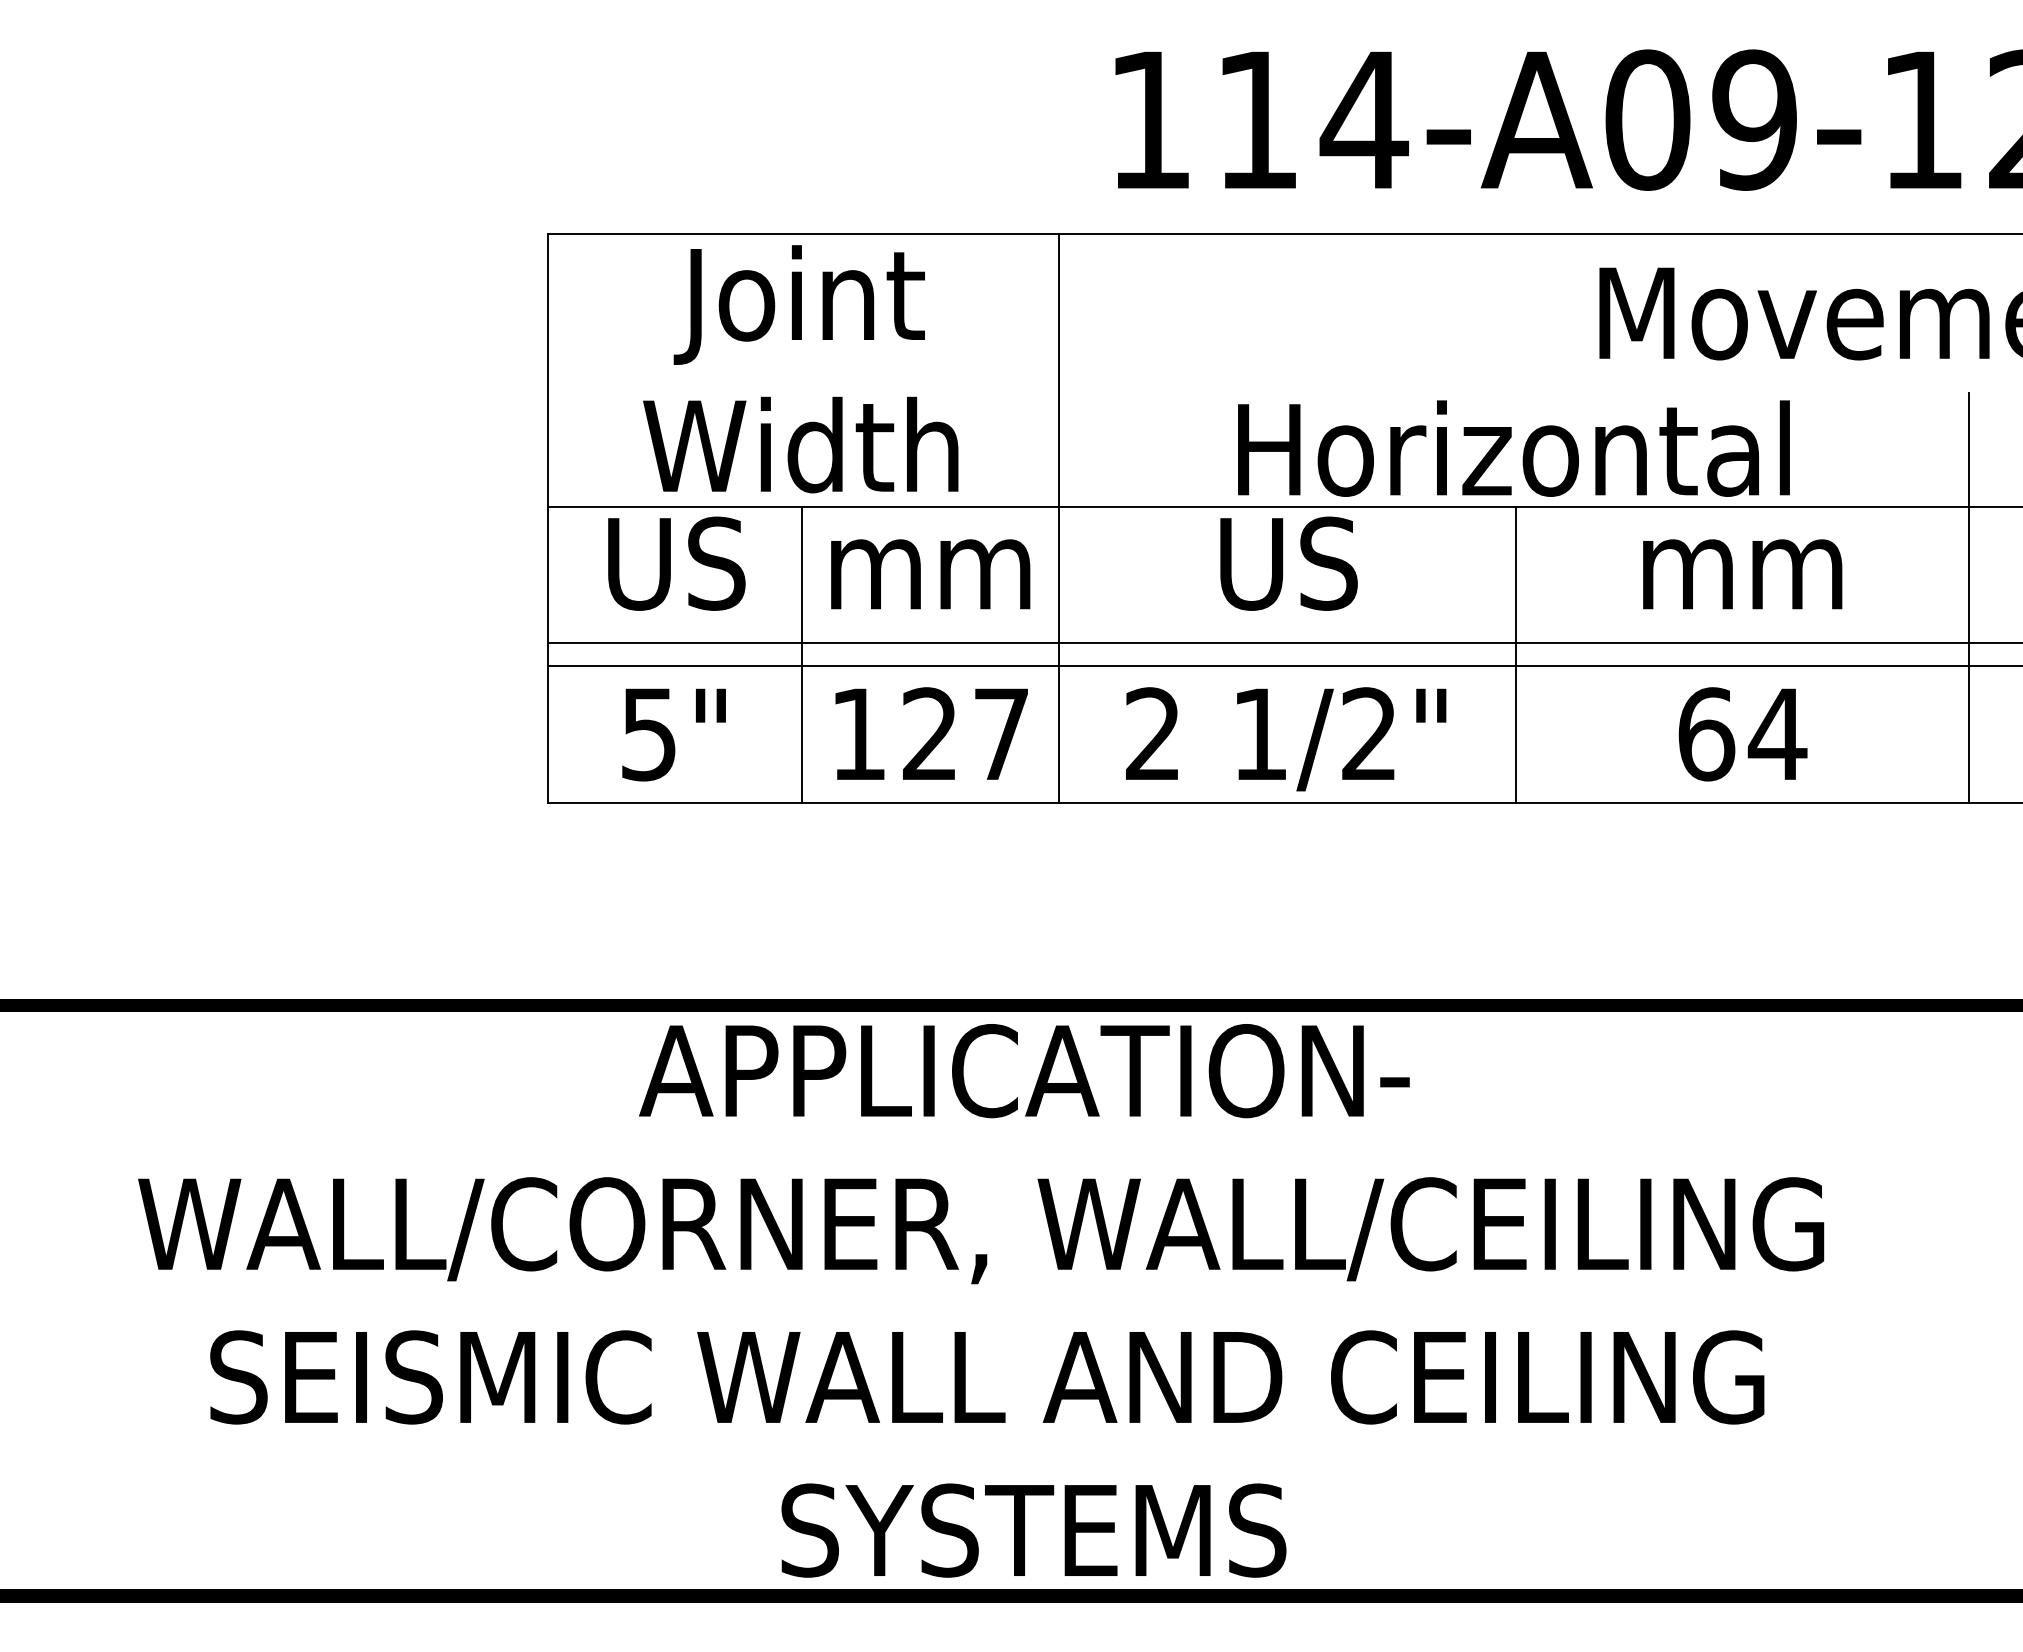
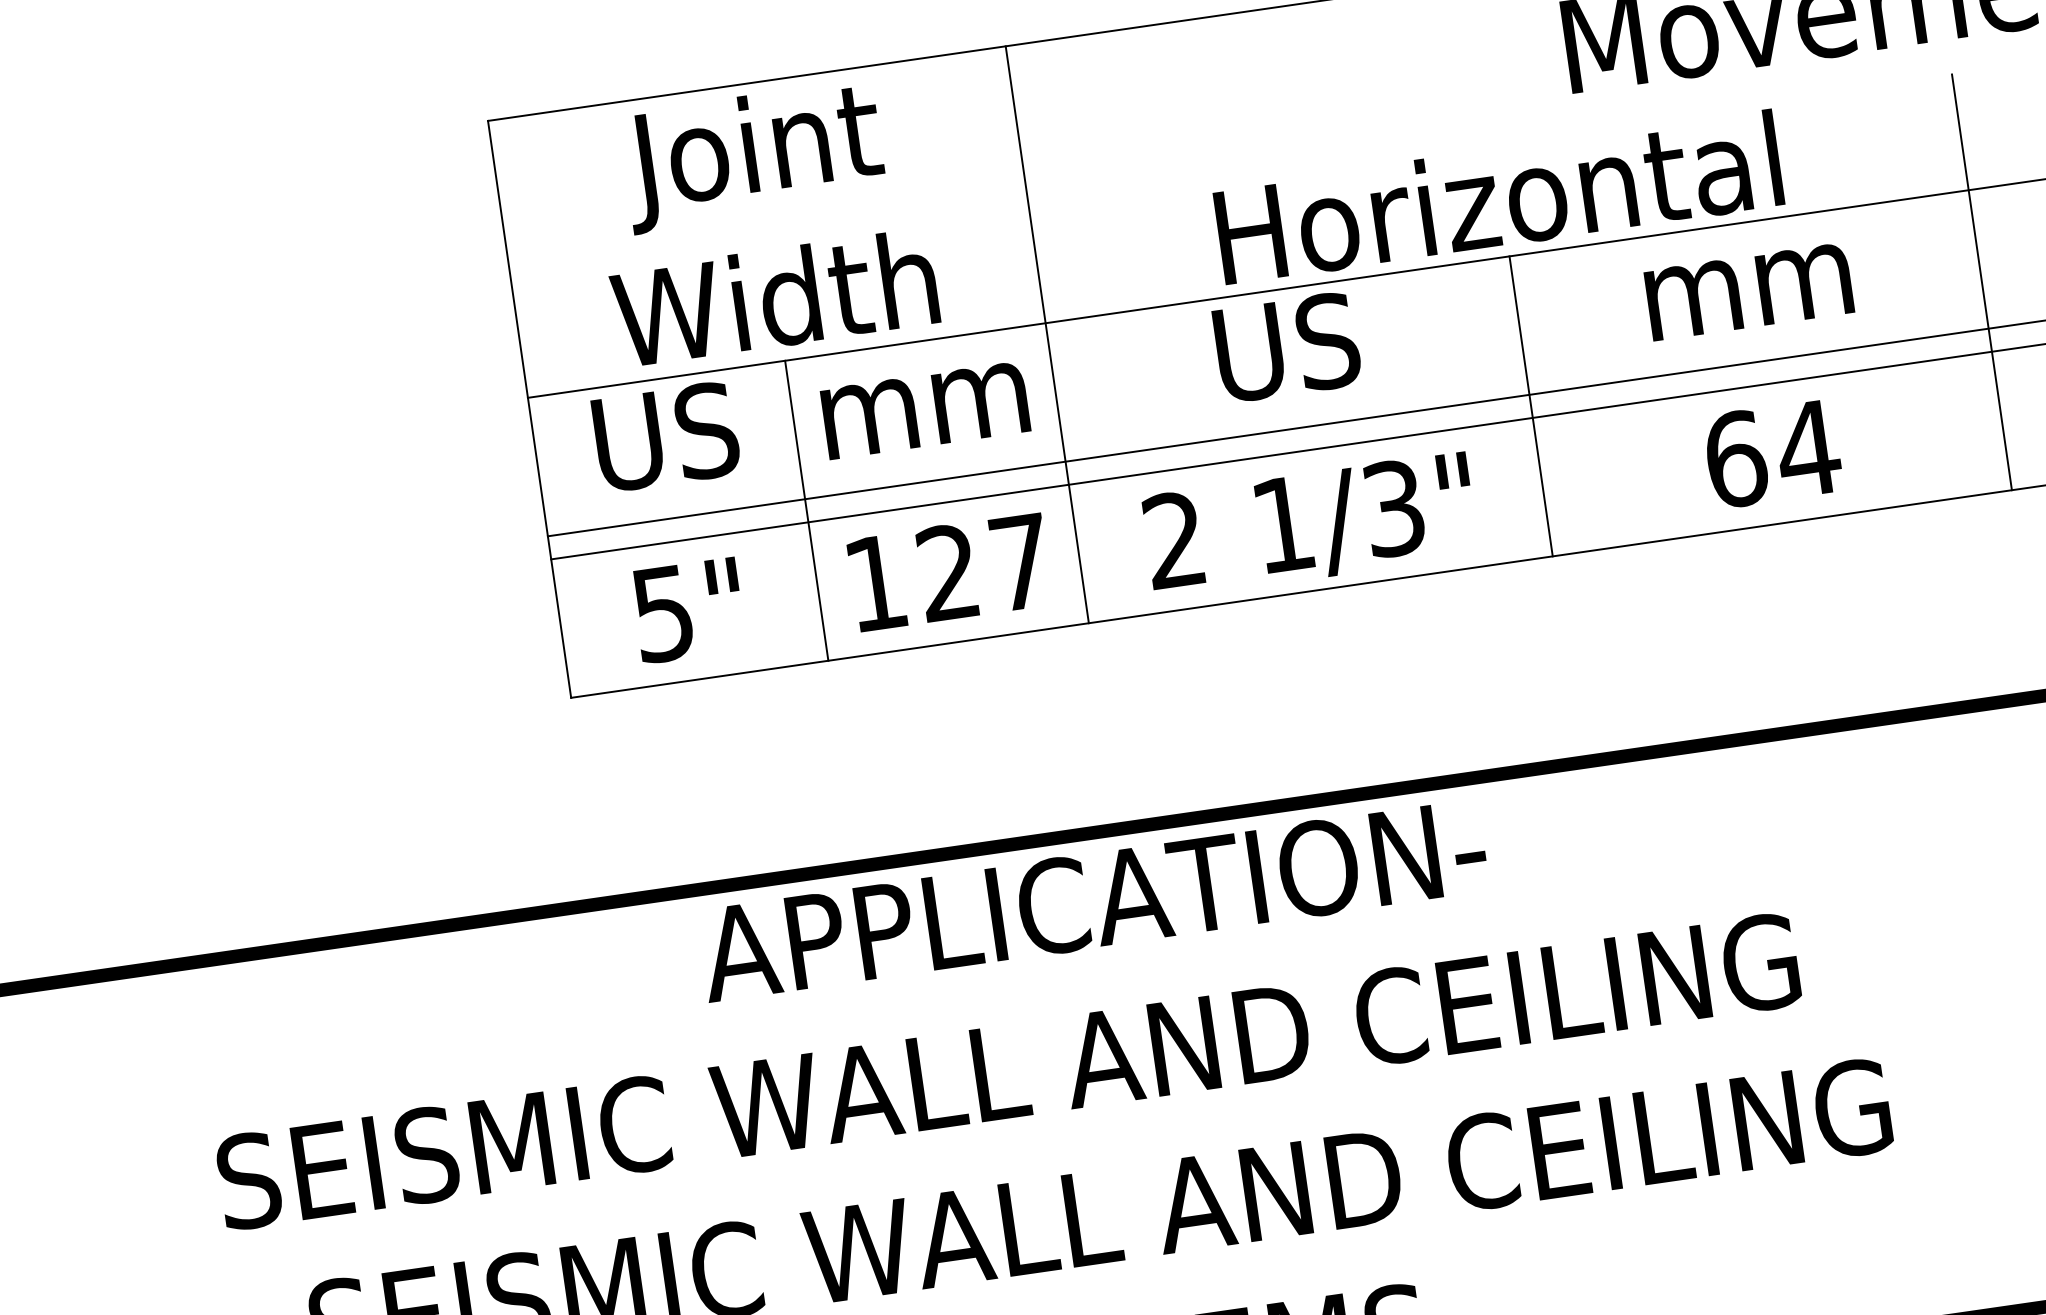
text: (1369, 734) -> (1394, 508), 1/2" -> 1/3"
text: (981, 1230) -> (1073, 1068), WALL/CORNER, WALL/CEILING -> SEISMIC WALL AND CEILING

